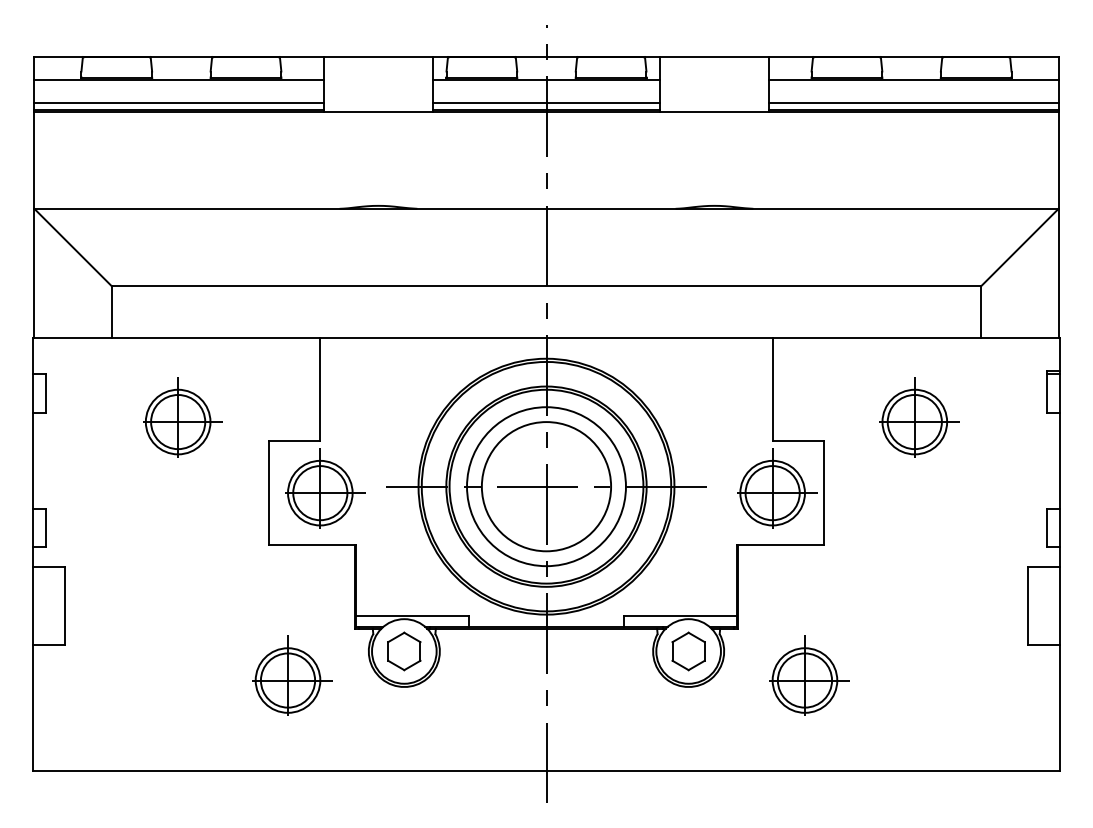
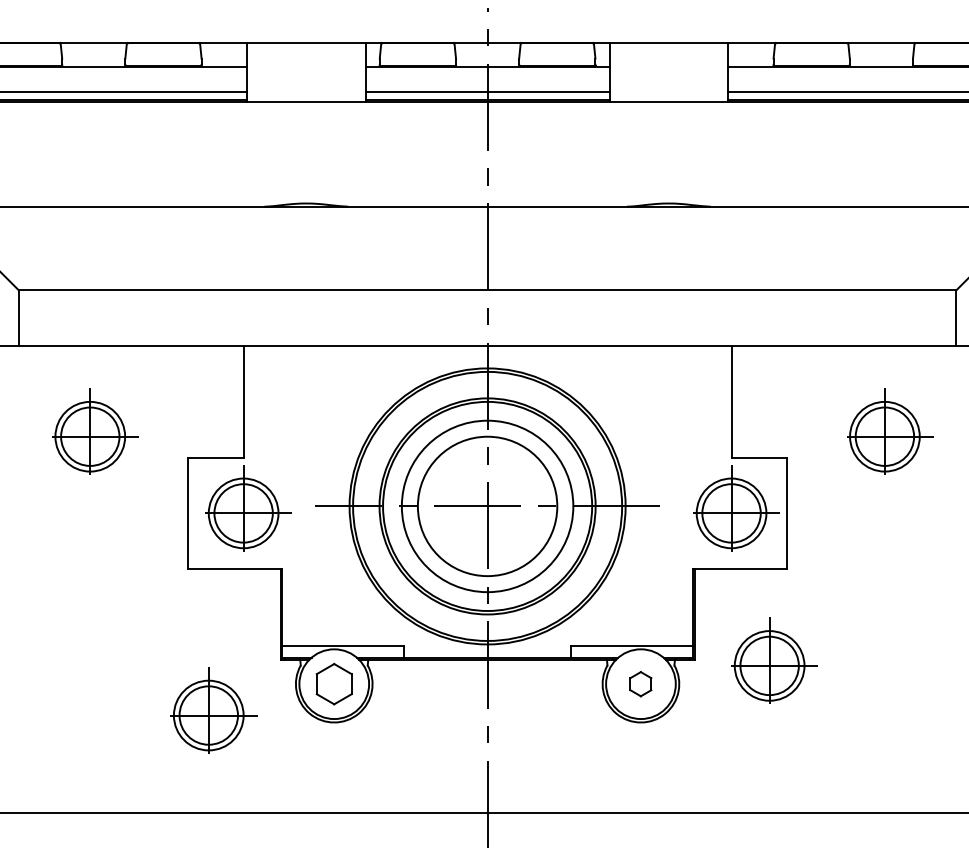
part: (688, 651) -> (640, 684), size x0.6
part: (809, 675) -> (774, 660), moved

